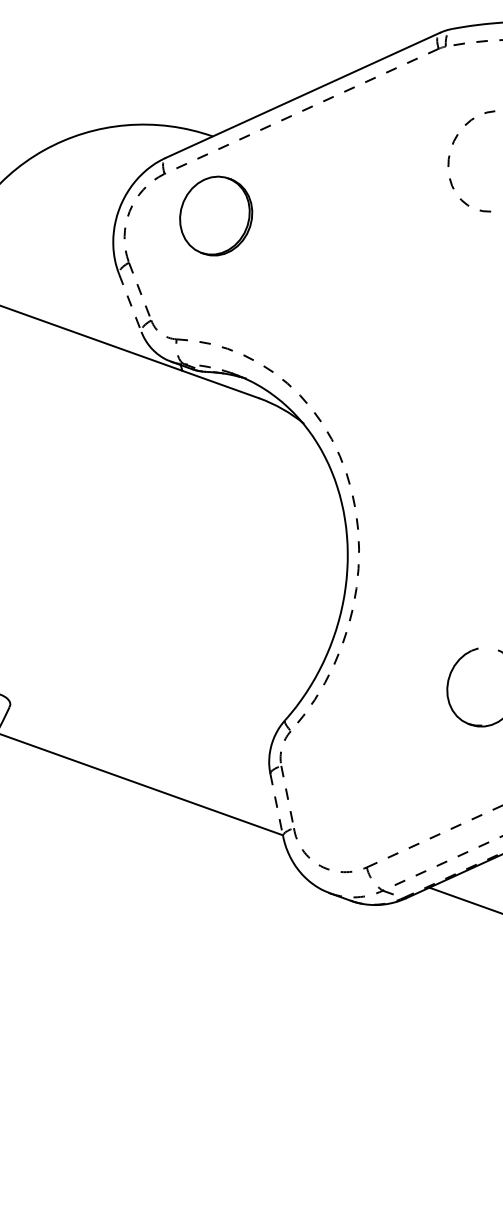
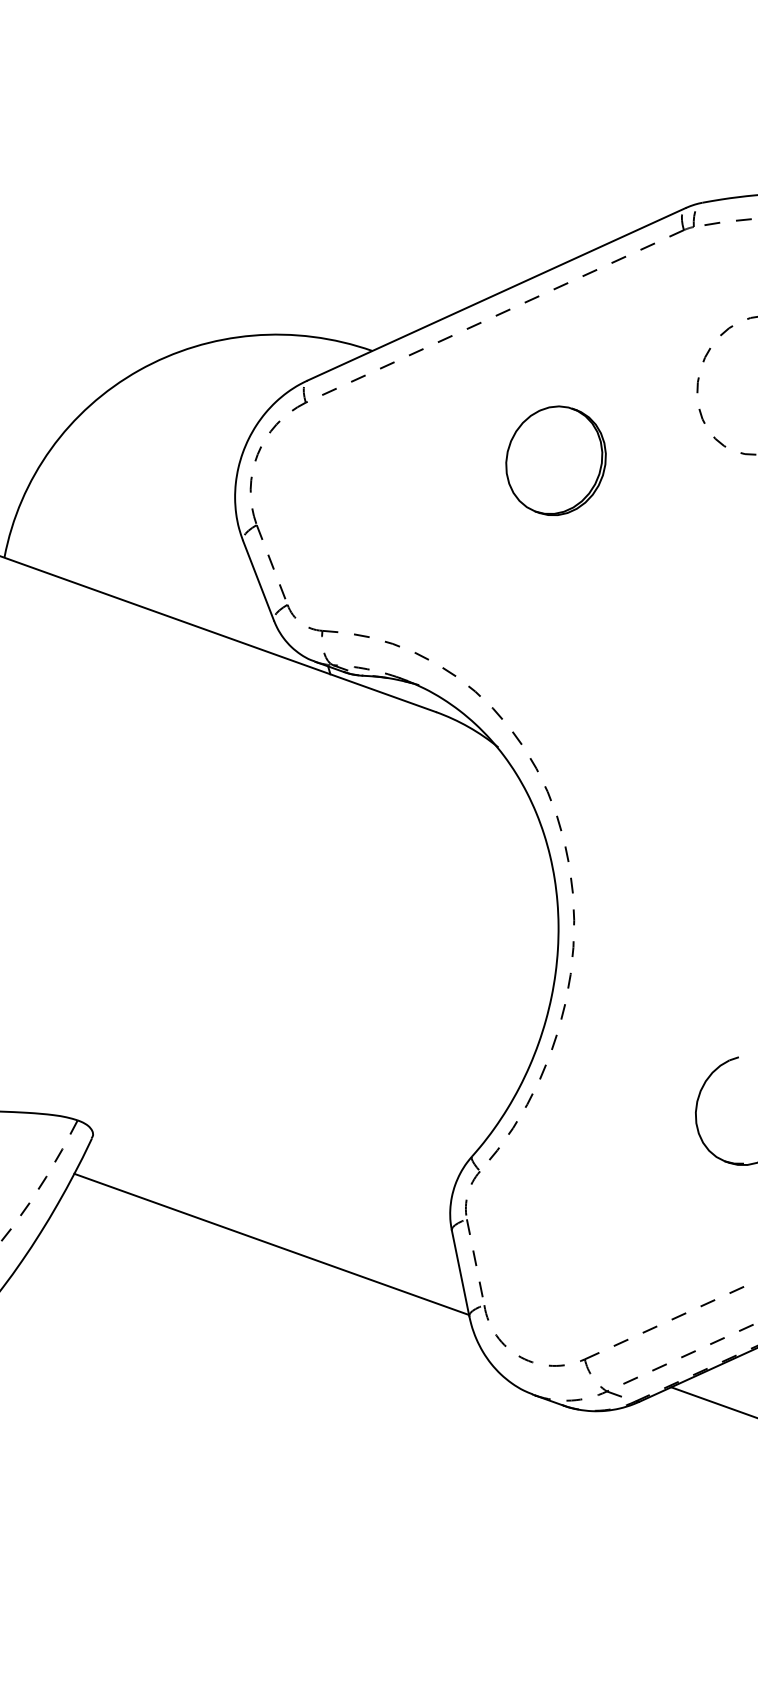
part: (215, 215) -> (555, 460), moved
line: (130, 302) -> (258, 580), dashed -> solid
line: (276, 805) -> (460, 1273), dashed -> solid

